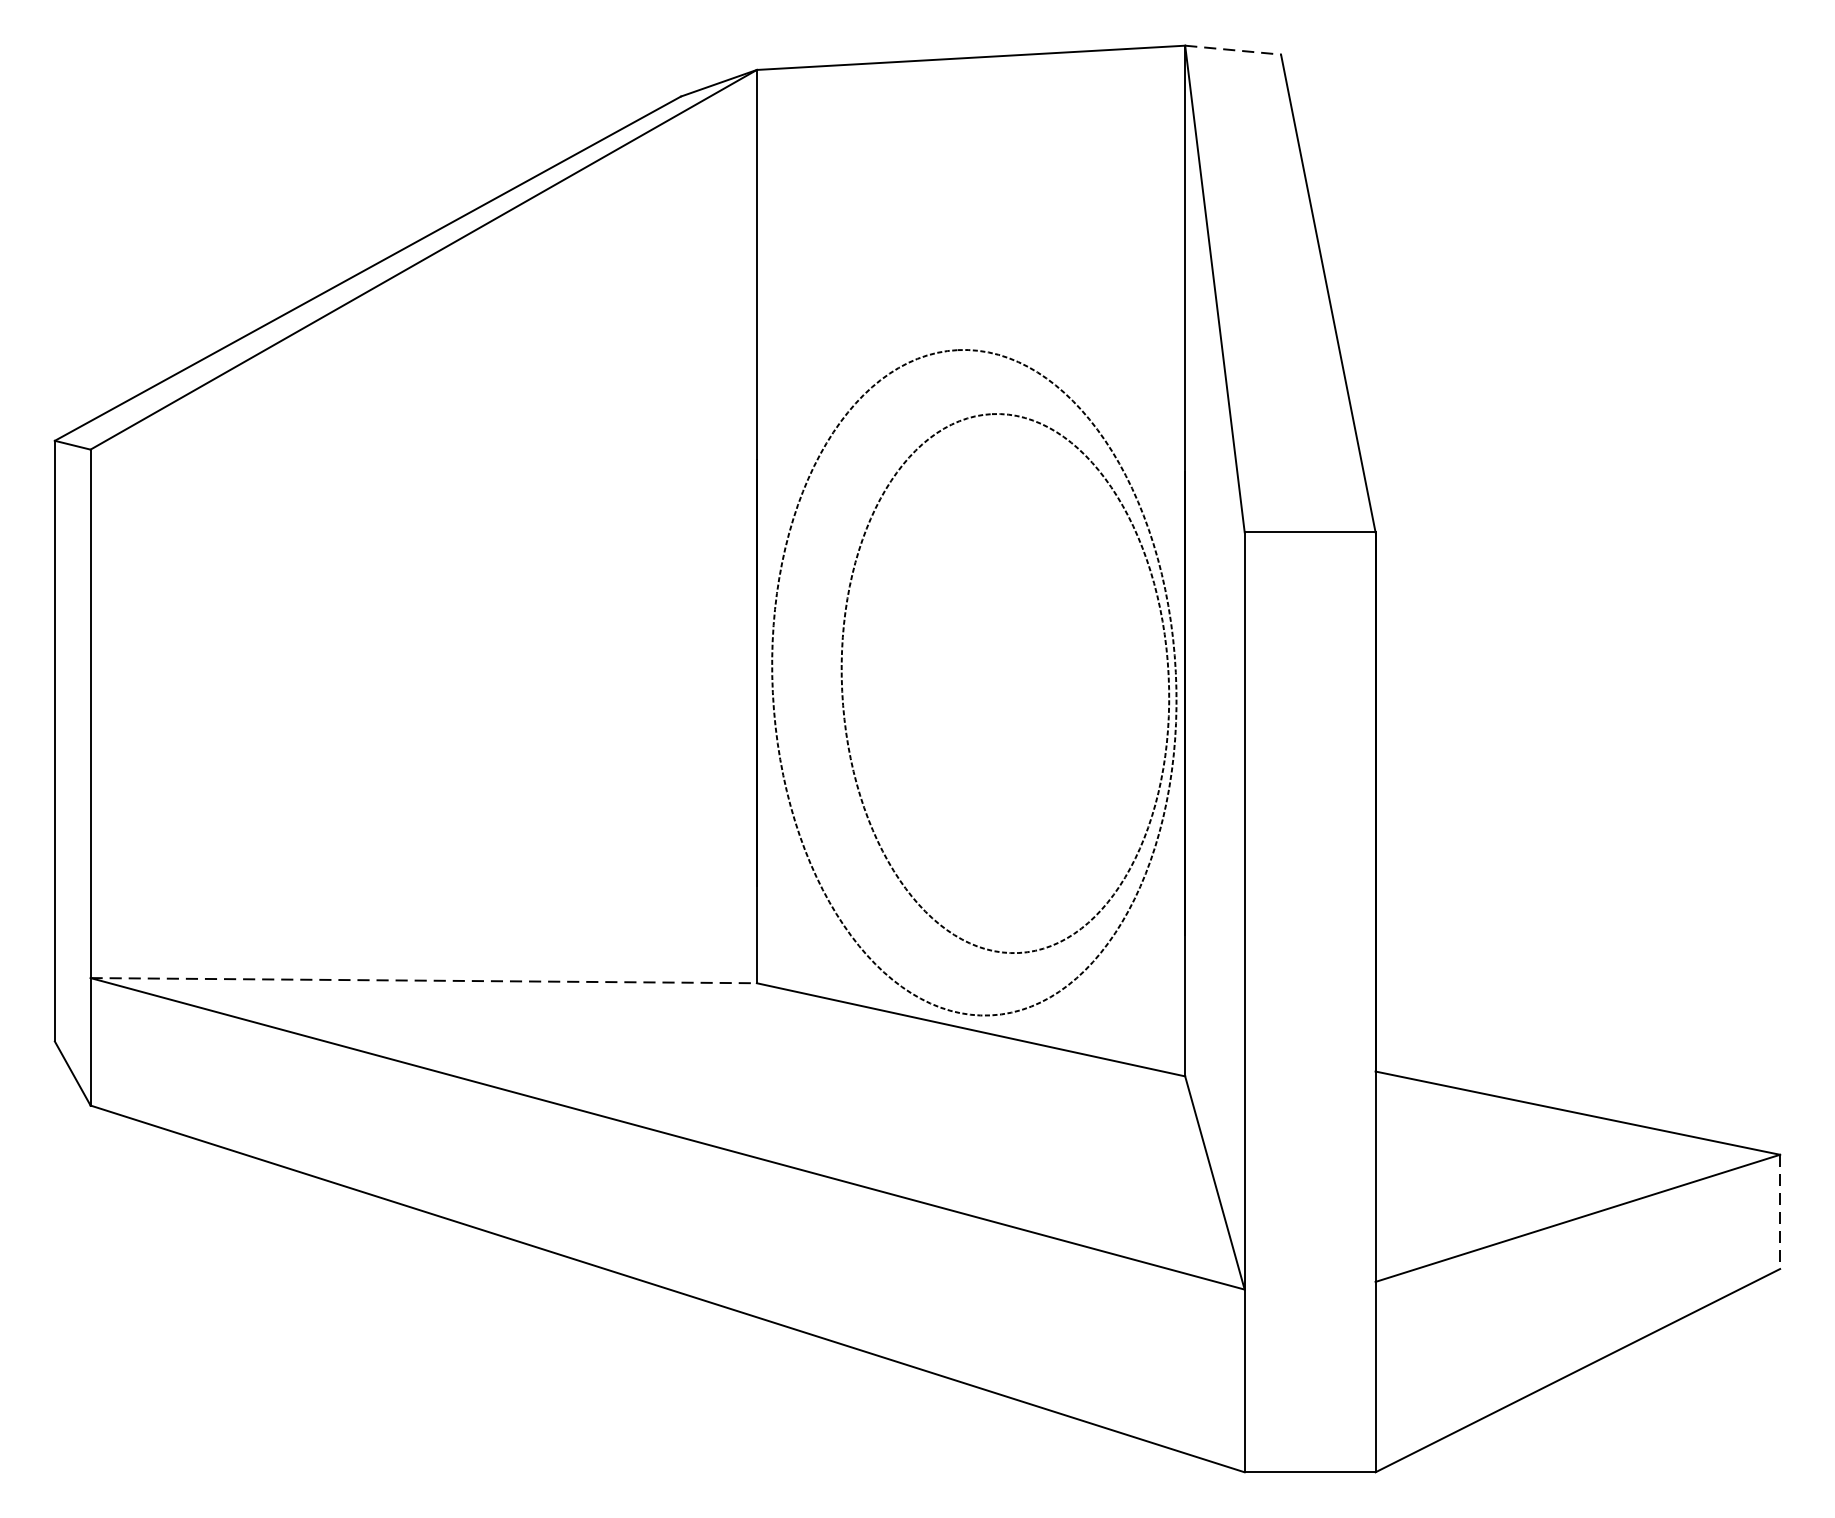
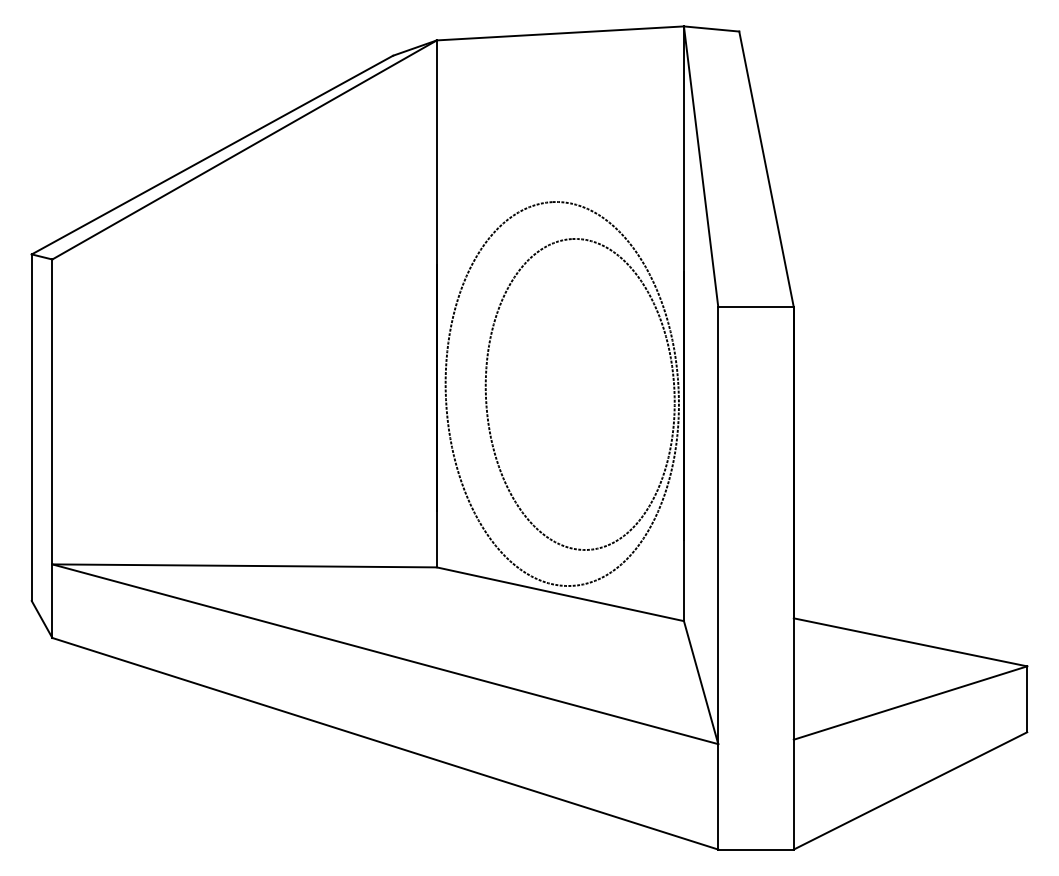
line: (1232, 51) -> (711, 29), dashed -> solid
line: (425, 979) -> (245, 565), dashed -> solid
line: (1780, 1212) -> (1027, 699), dashed -> solid

